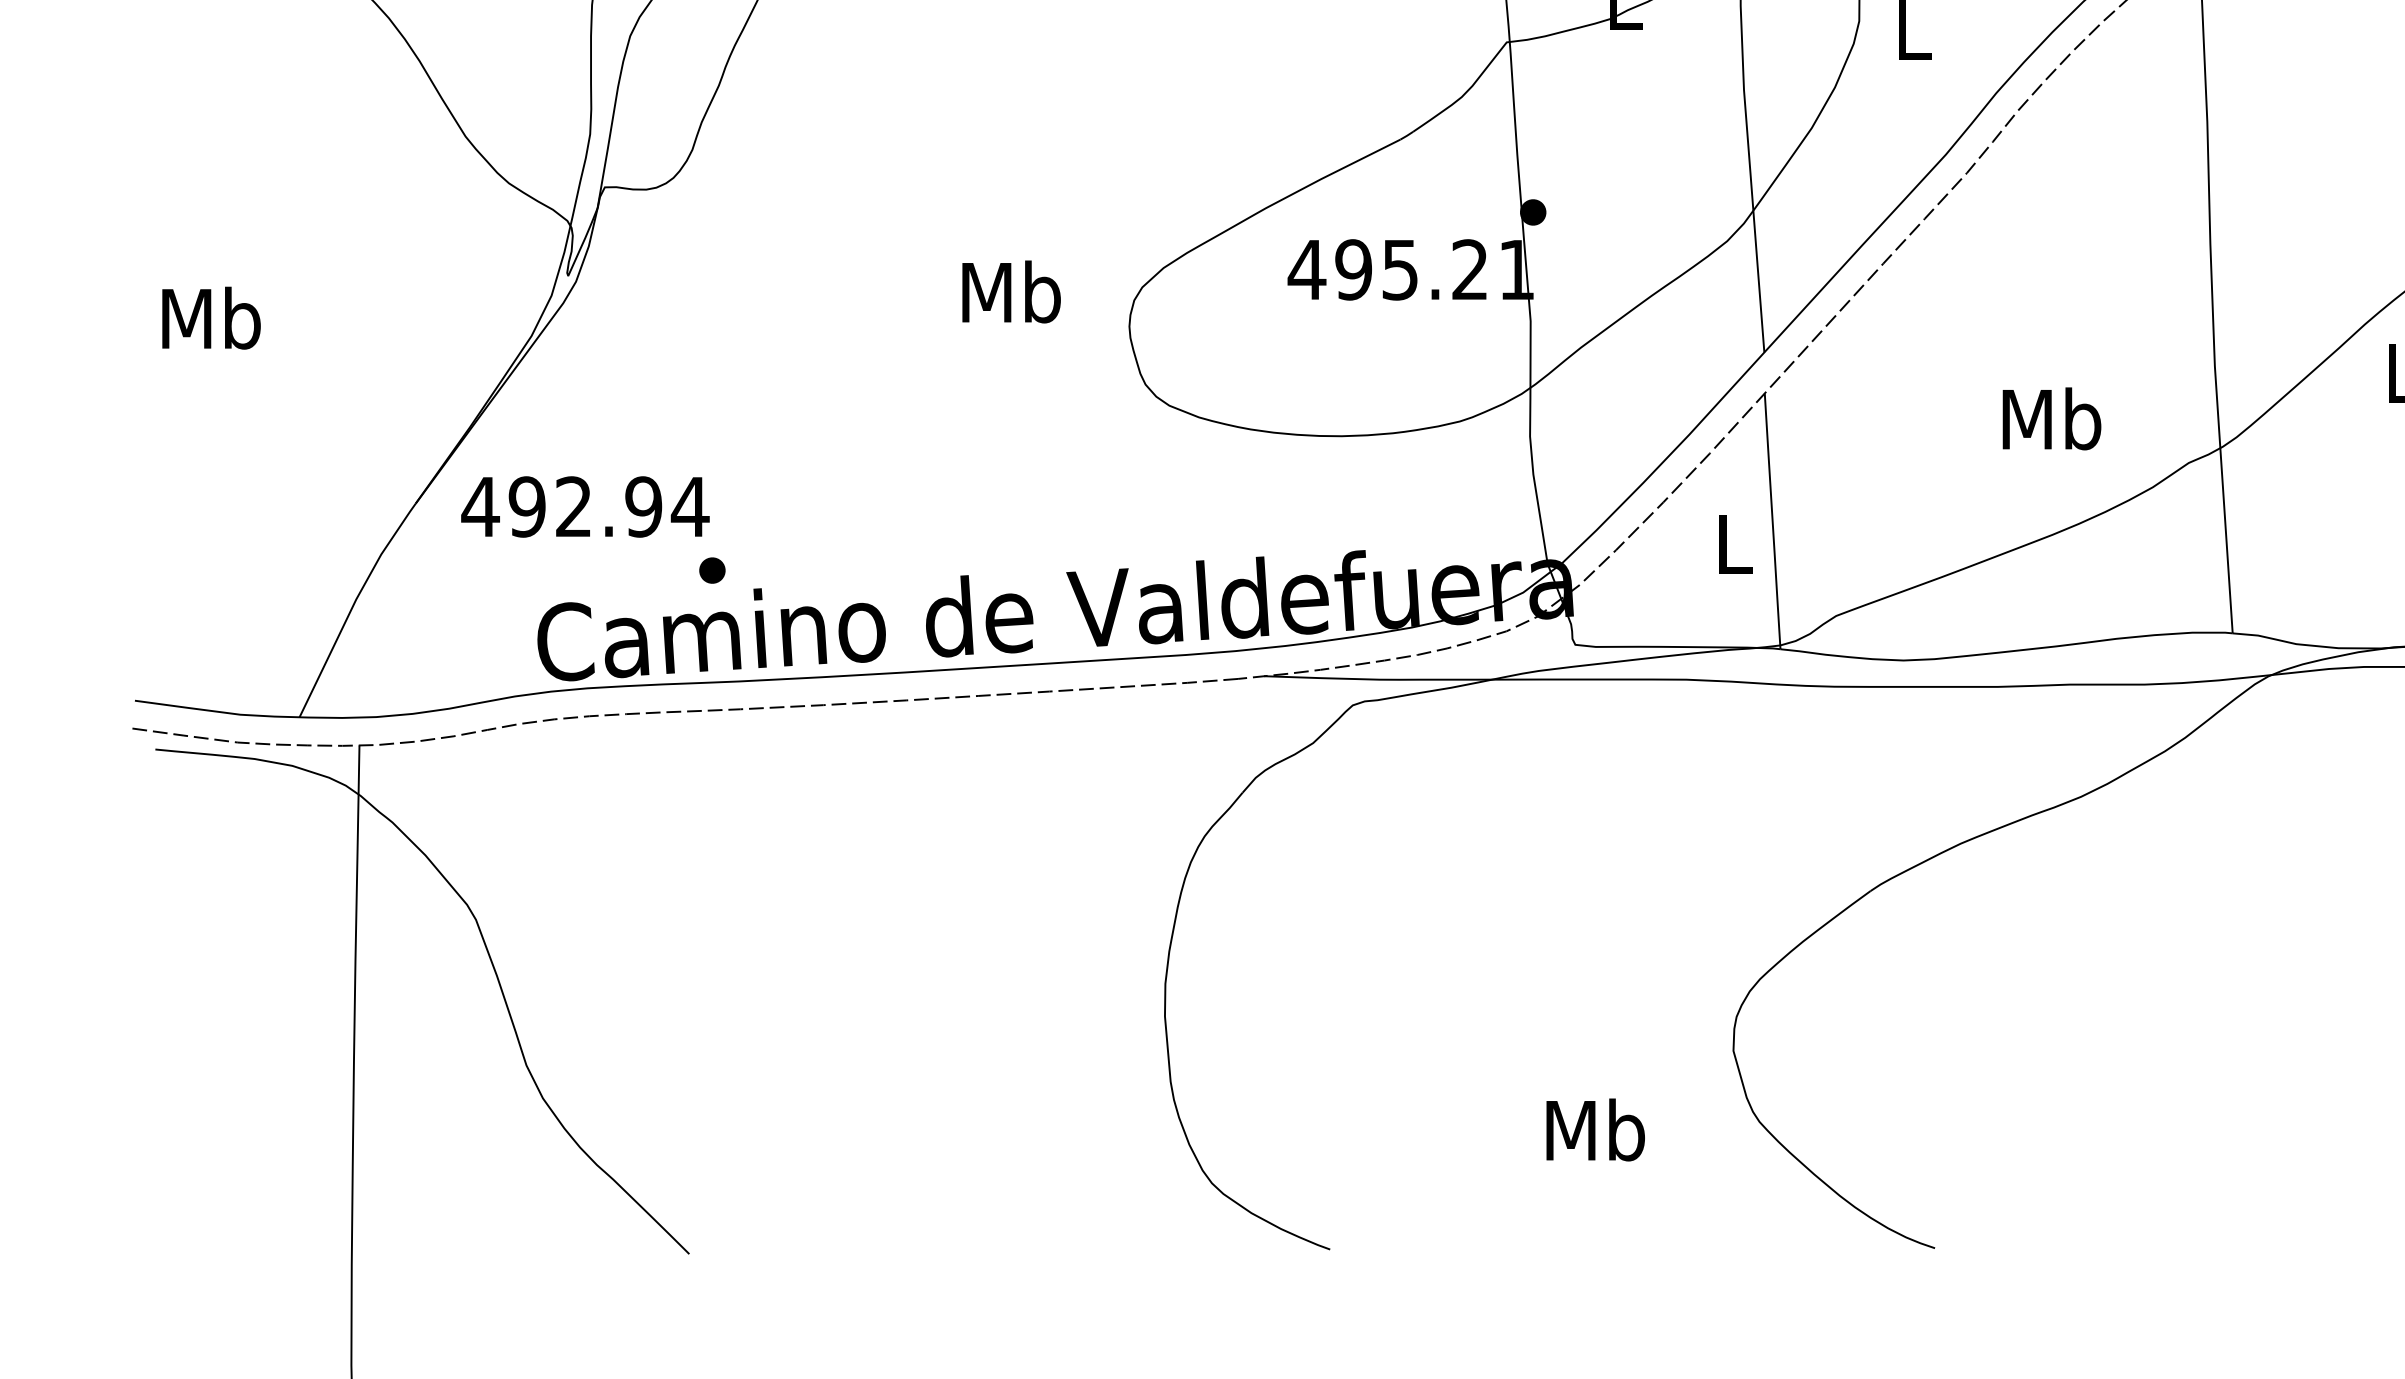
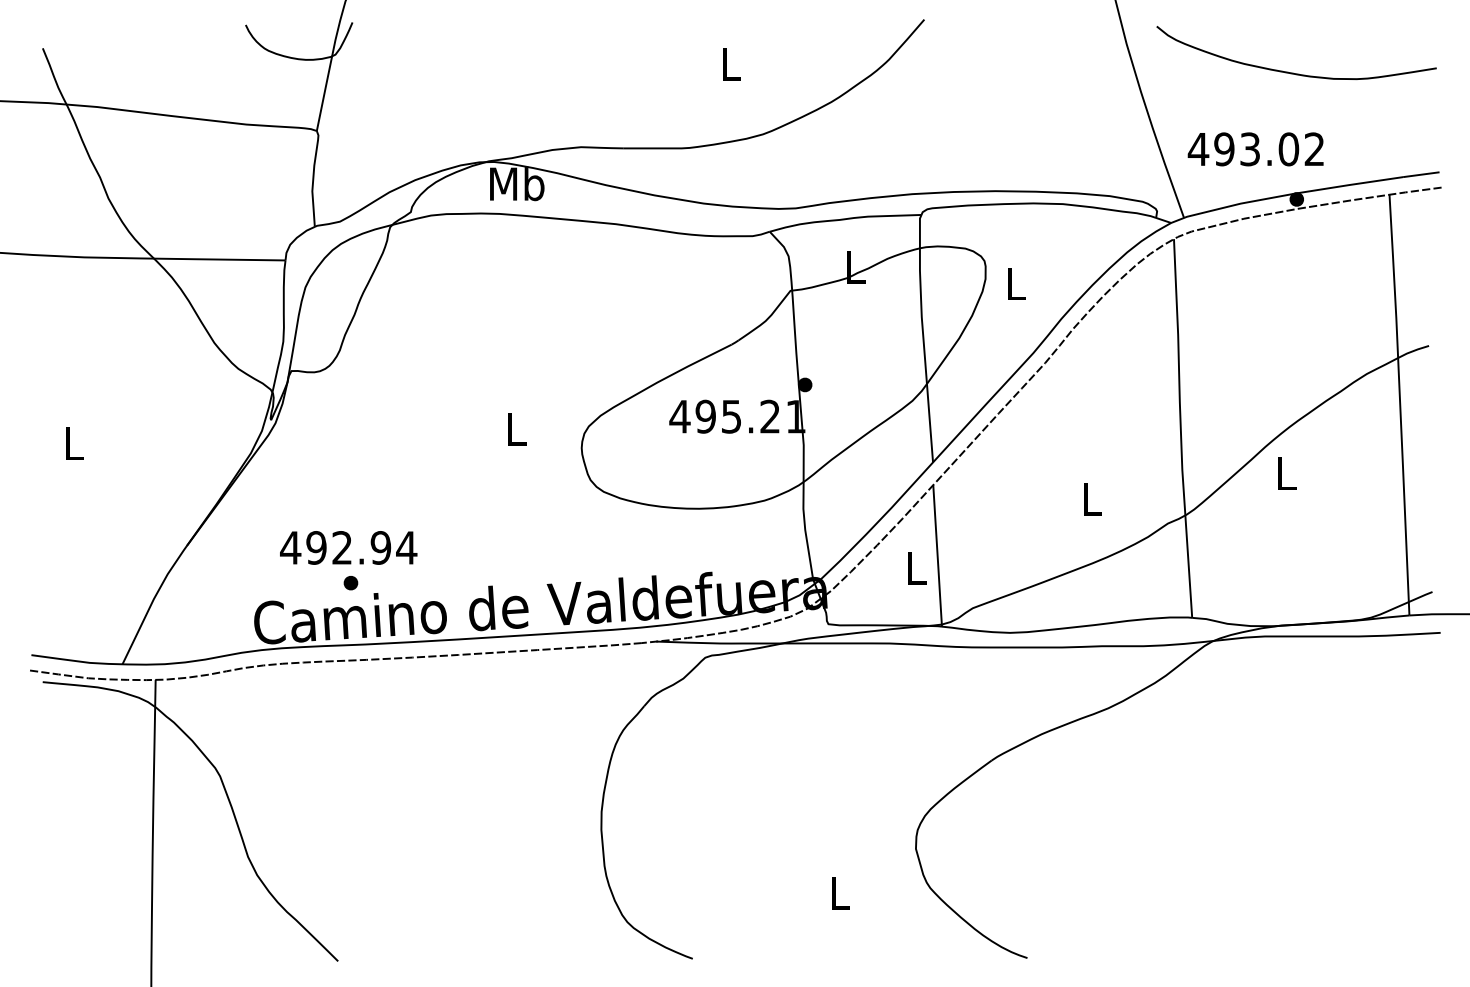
text: (1011, 291) -> (516, 428), Mb -> L
text: (210, 318) -> (73, 443), Mb -> L
text: (2052, 417) -> (1092, 498), Mb -> L
text: (585, 506) -> (348, 547), moved
text: (1595, 1129) -> (839, 892), Mb -> L

